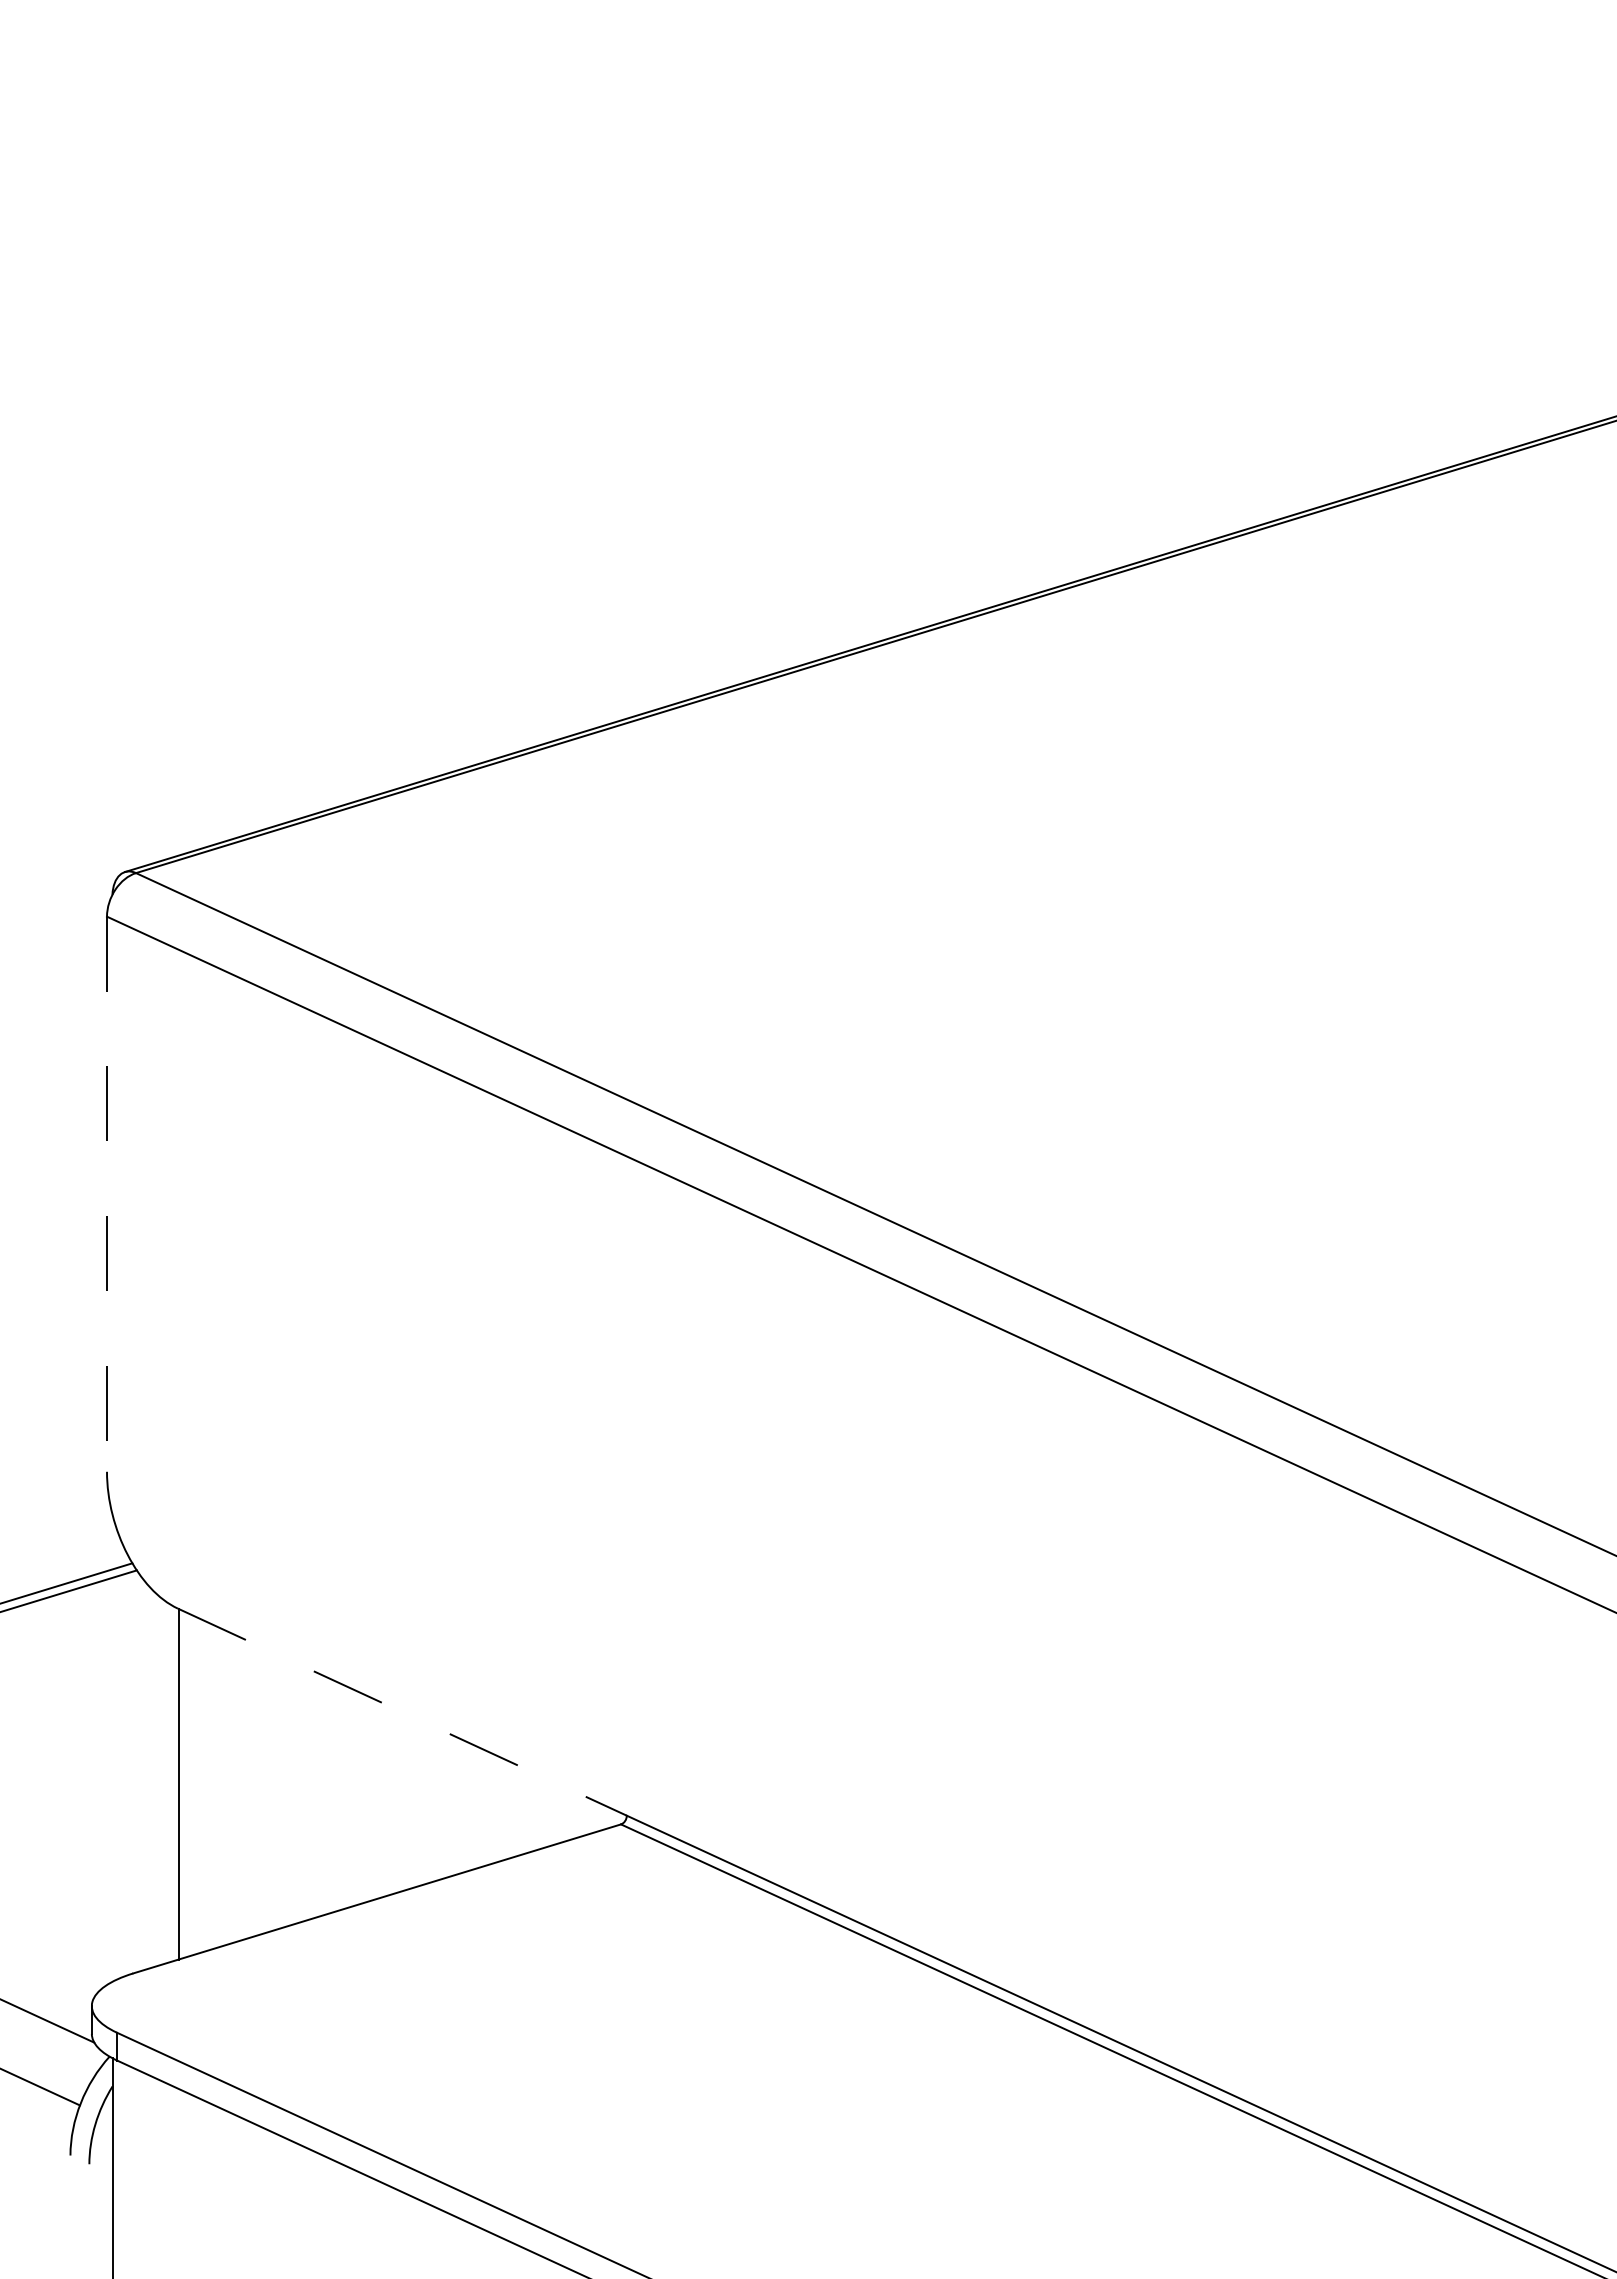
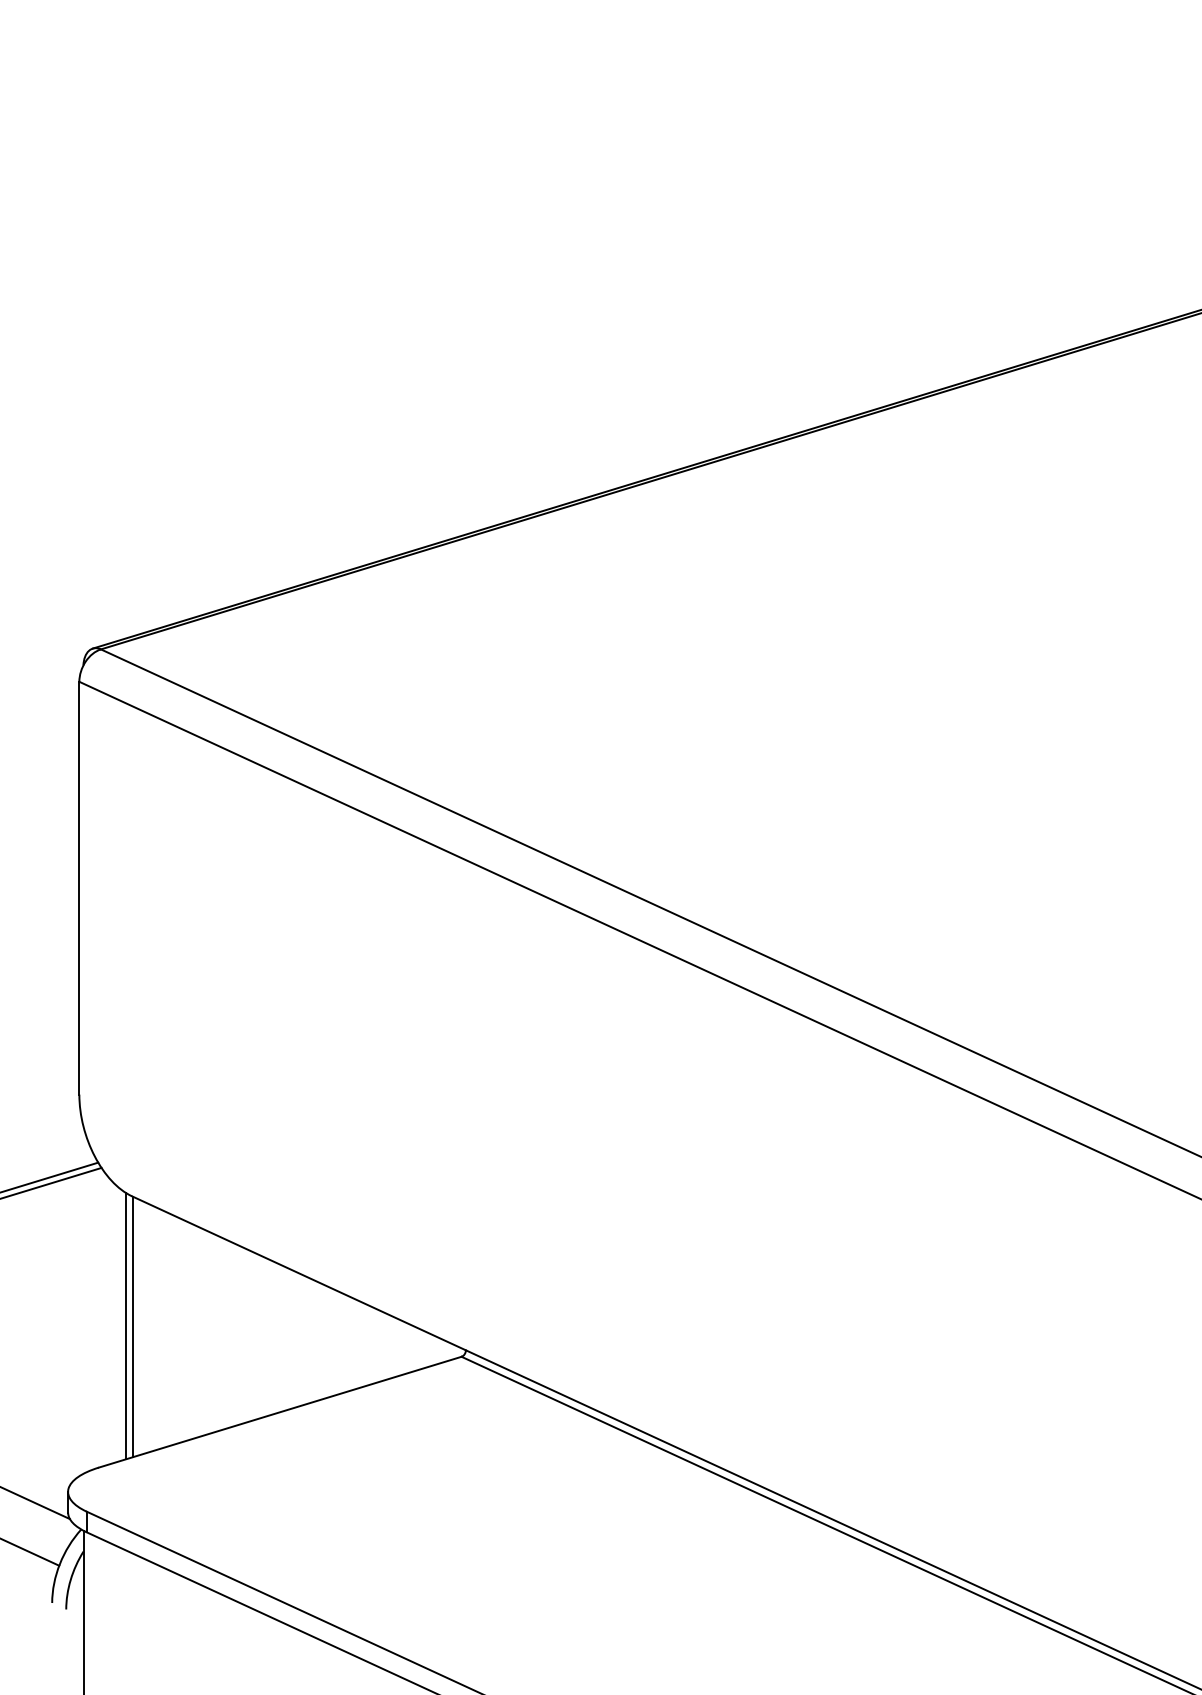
line: (107, 1194) -> (79, 888), dashed -> solid
line: (402, 1712) -> (299, 1273), dashed -> solid
line: (170, 1783) -> (126, 1326), added

